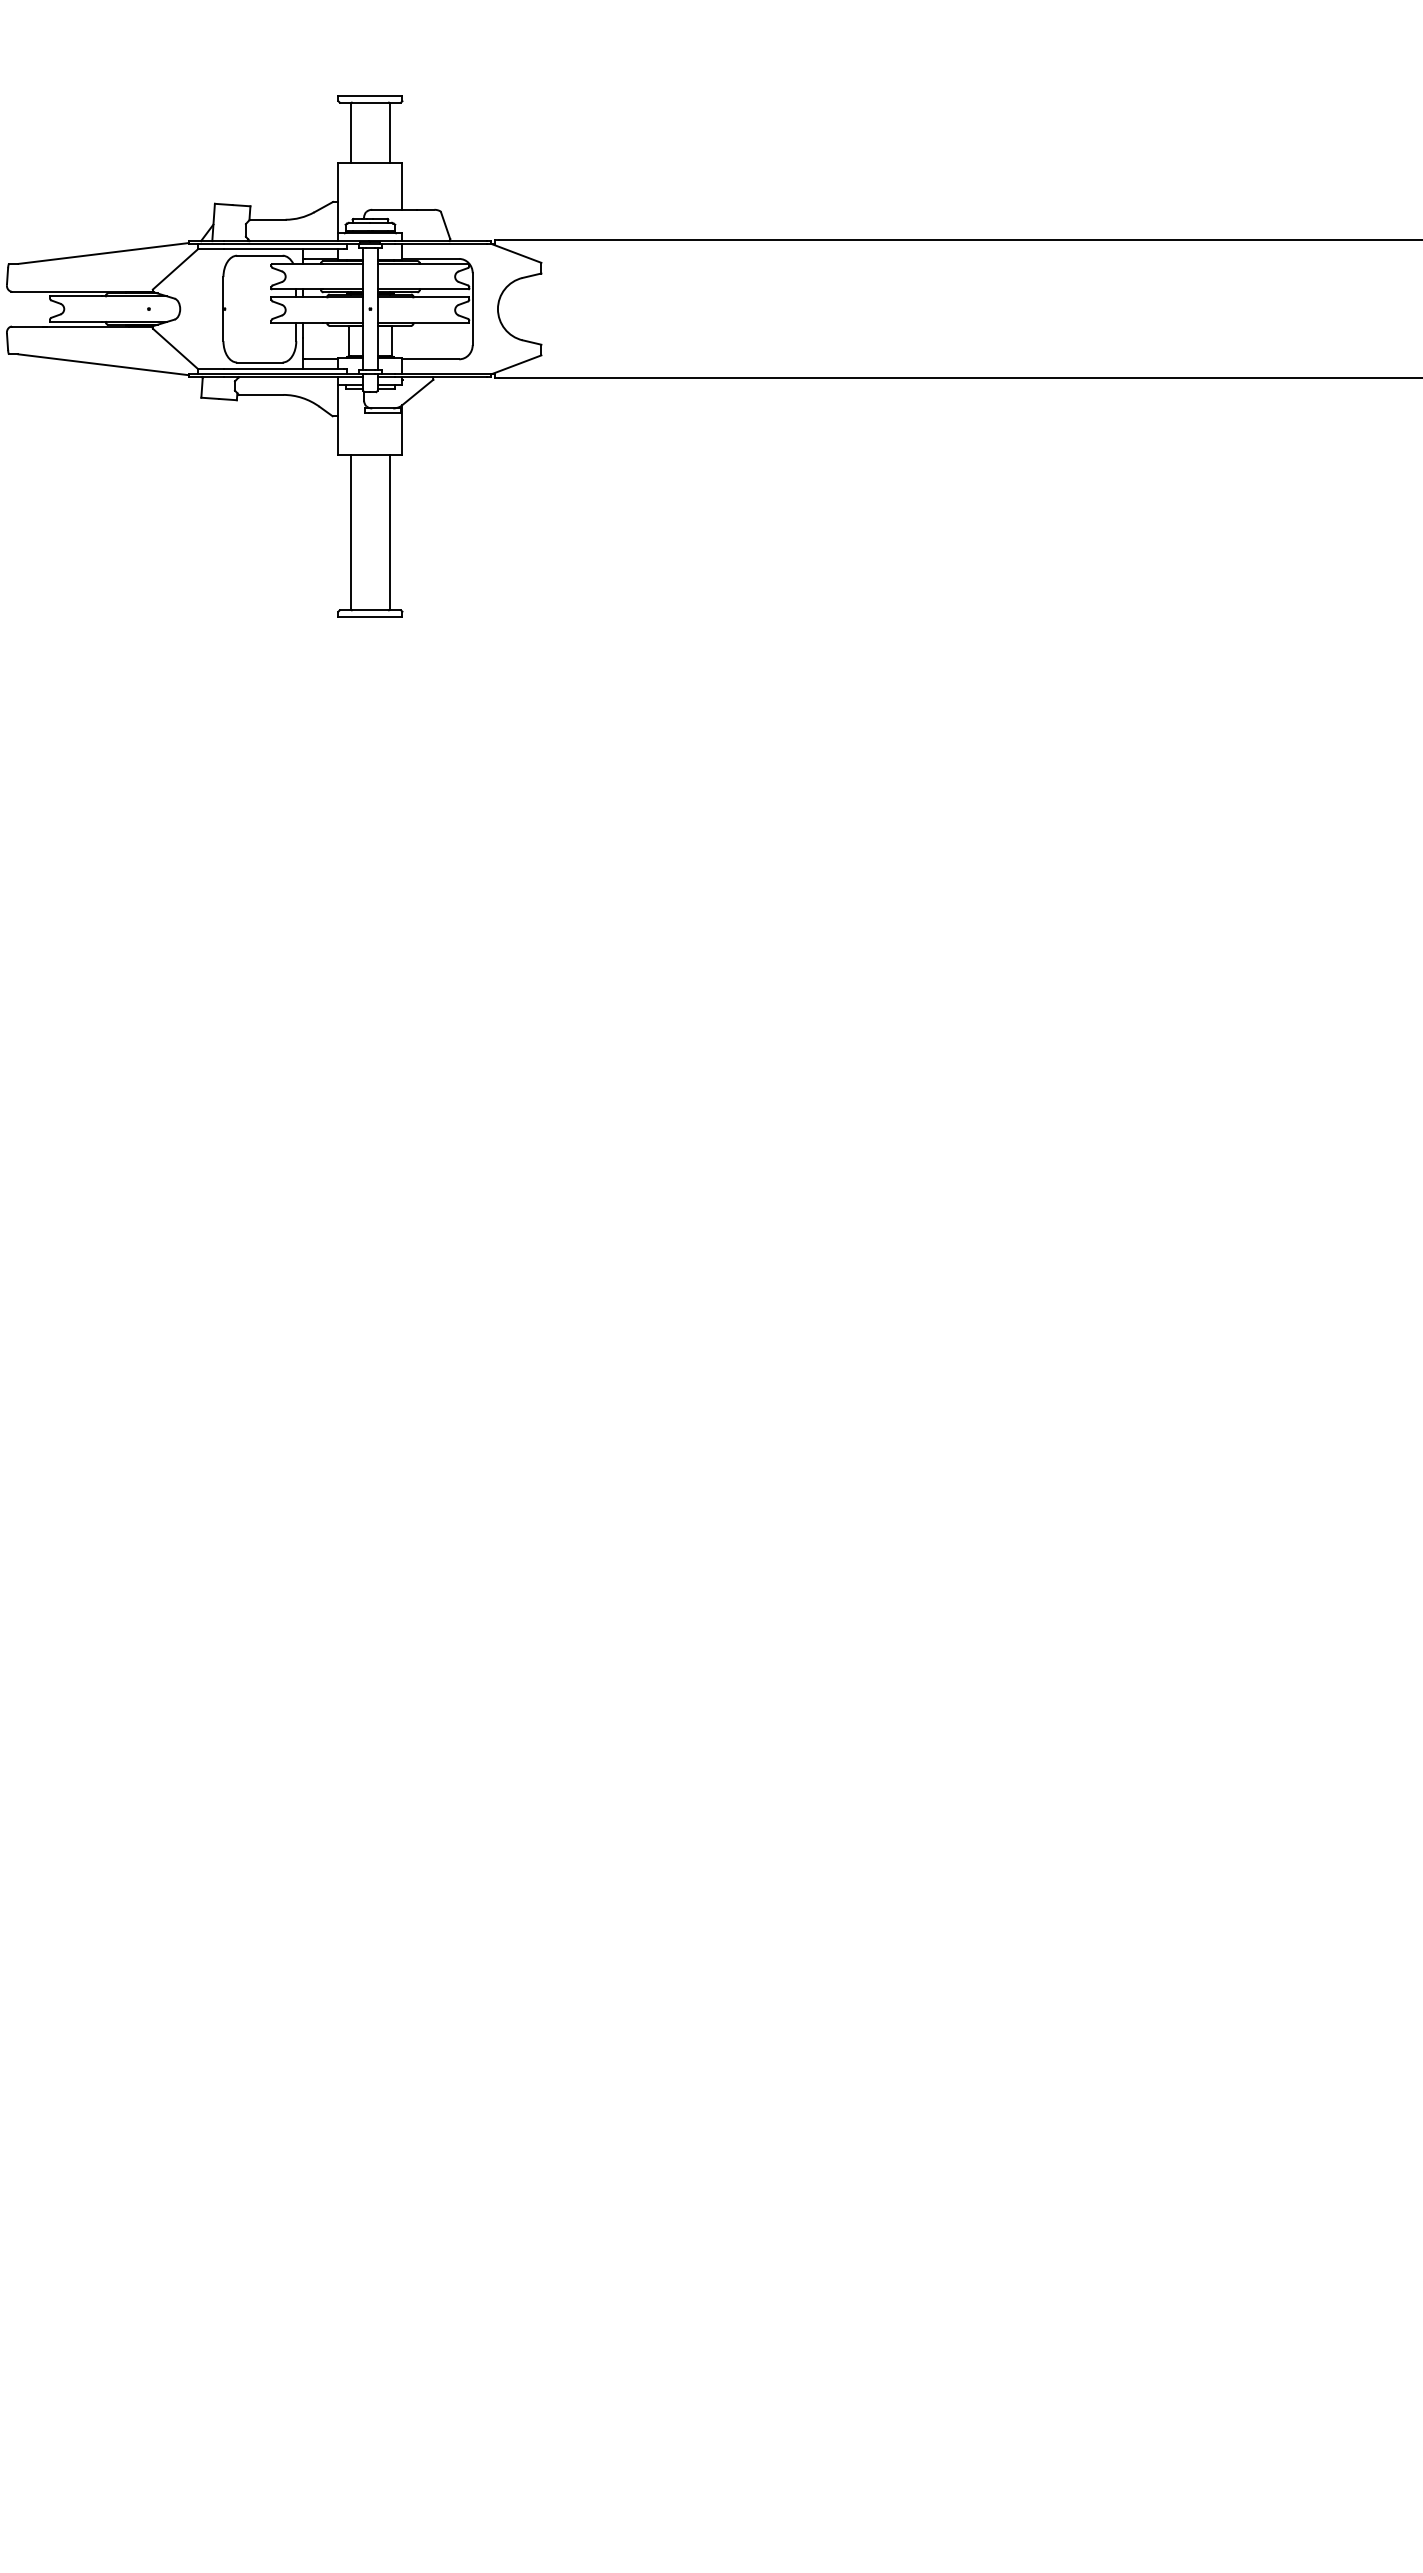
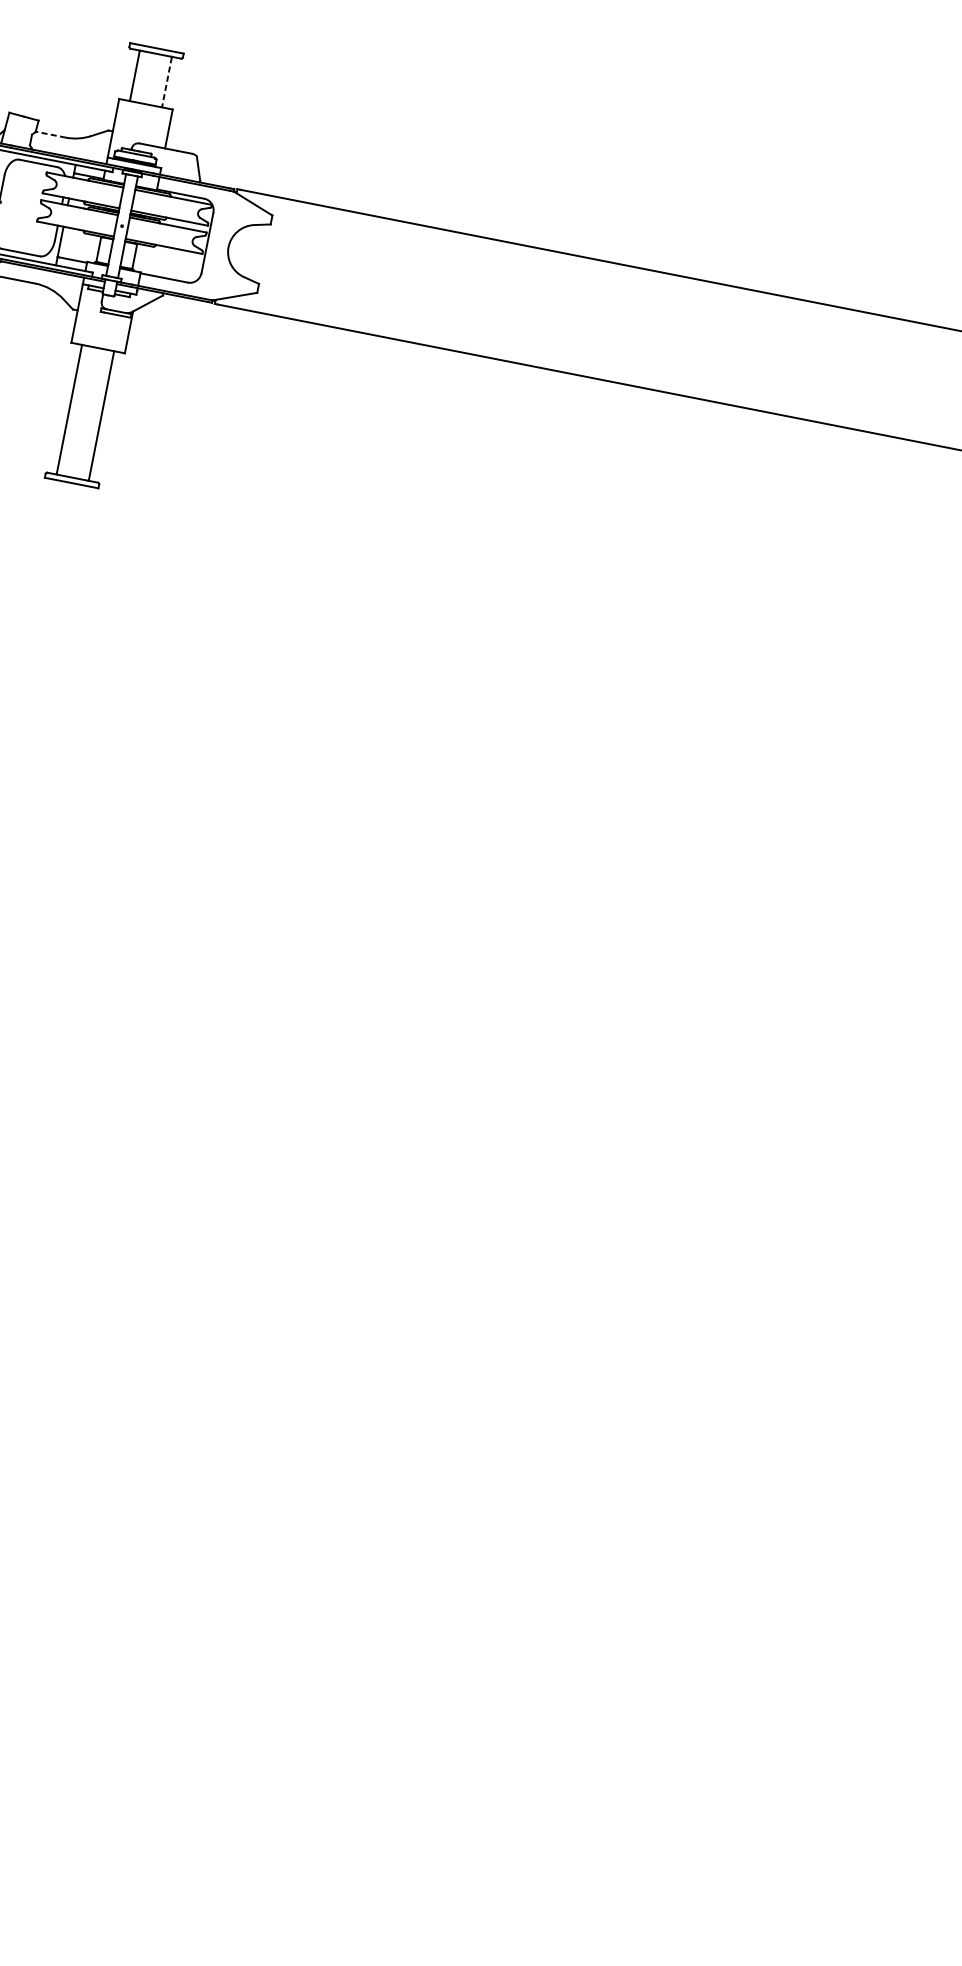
line: (389, 133) -> (166, 82), solid -> dashed
line: (267, 219) -> (50, 134), solid -> dashed

